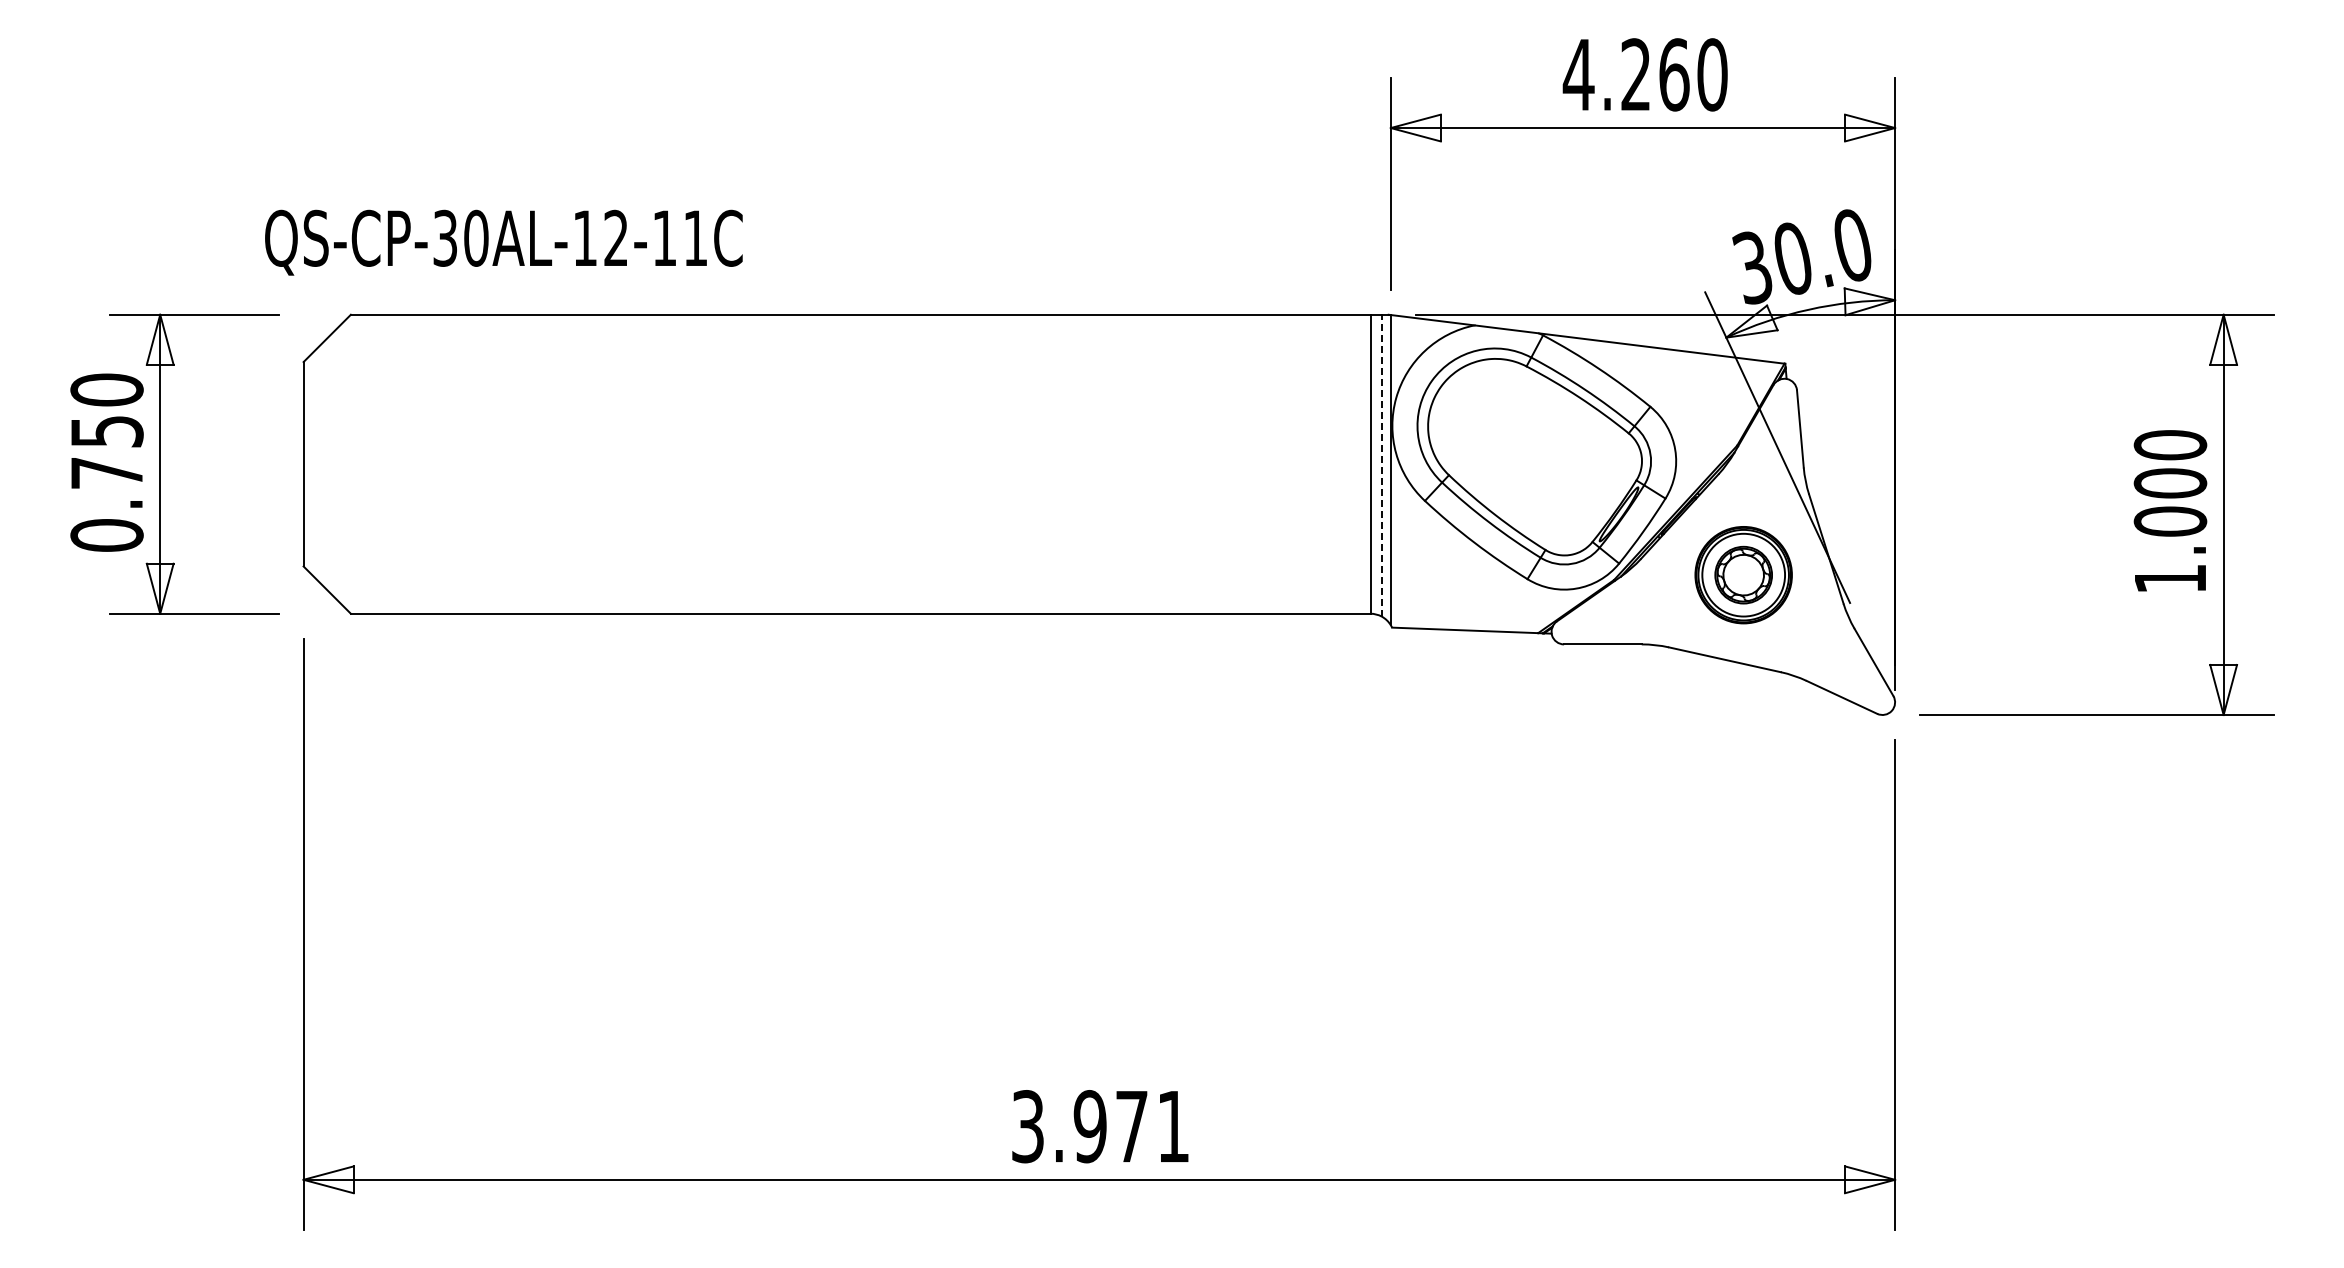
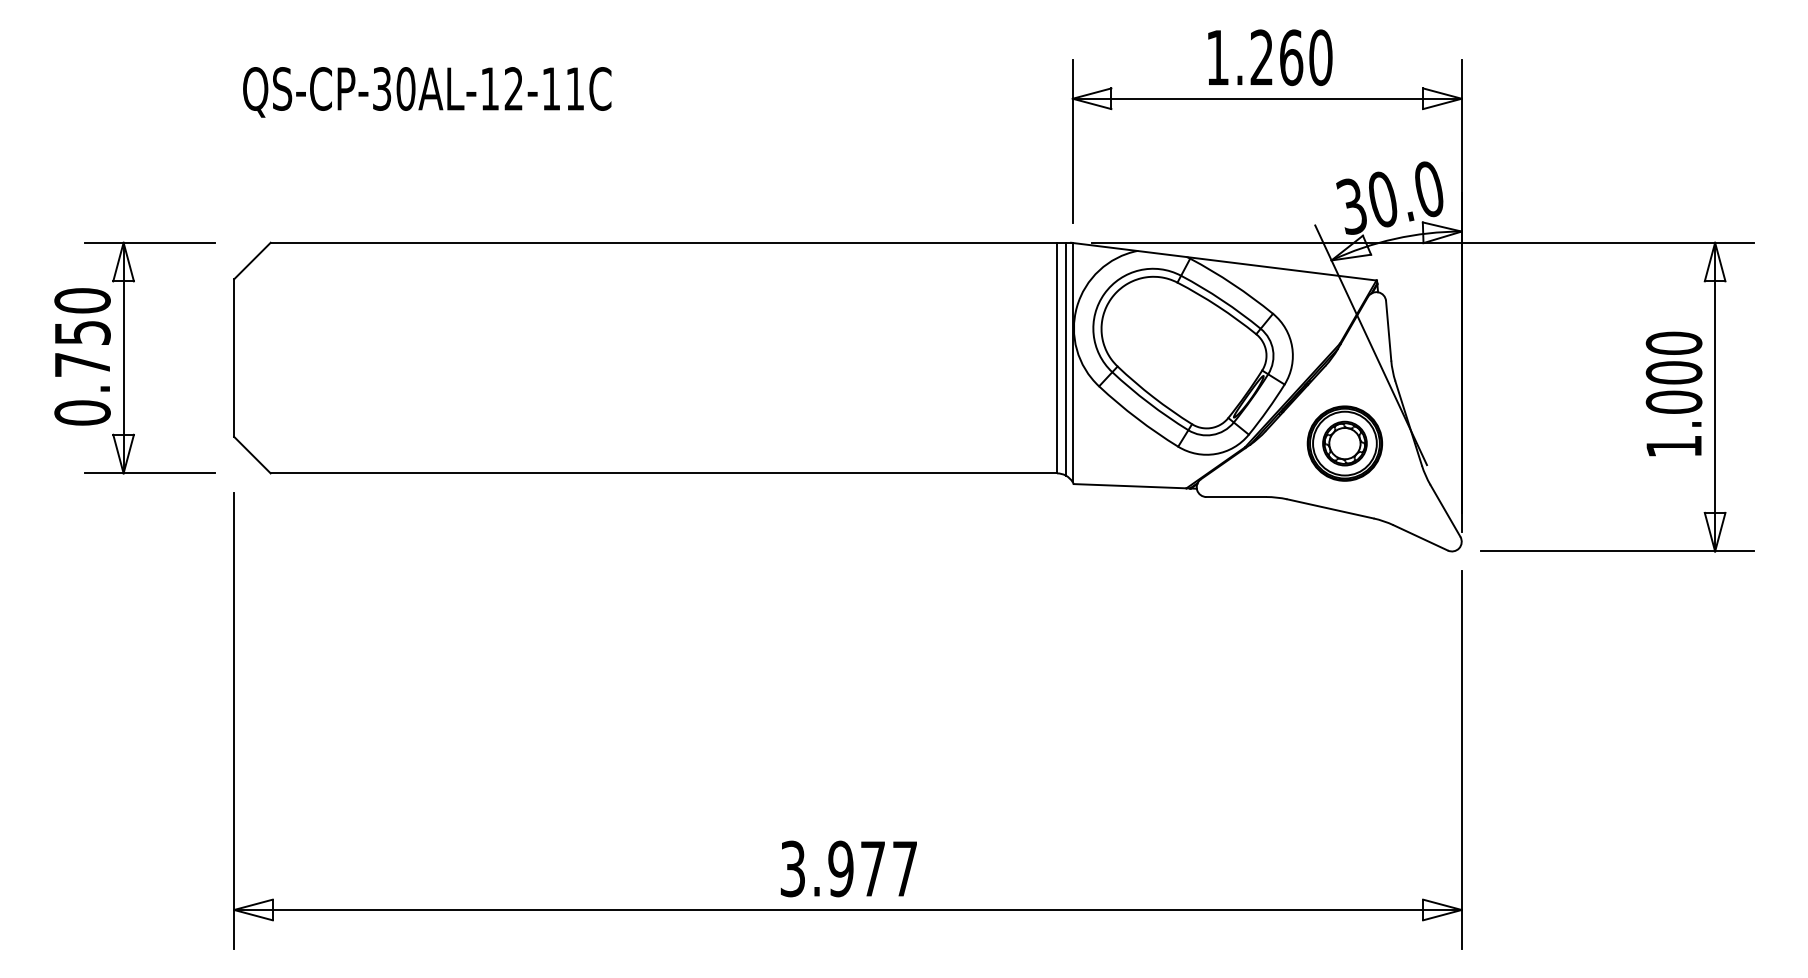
text: (1578, 74) -> (1217, 57), 4.260 -> 1.260
text: (503, 242) -> (426, 92), moved
line: (1381, 465) -> (1065, 359), dashed -> solid
text: (1173, 1126) -> (905, 868), 3.971 -> 3.977

